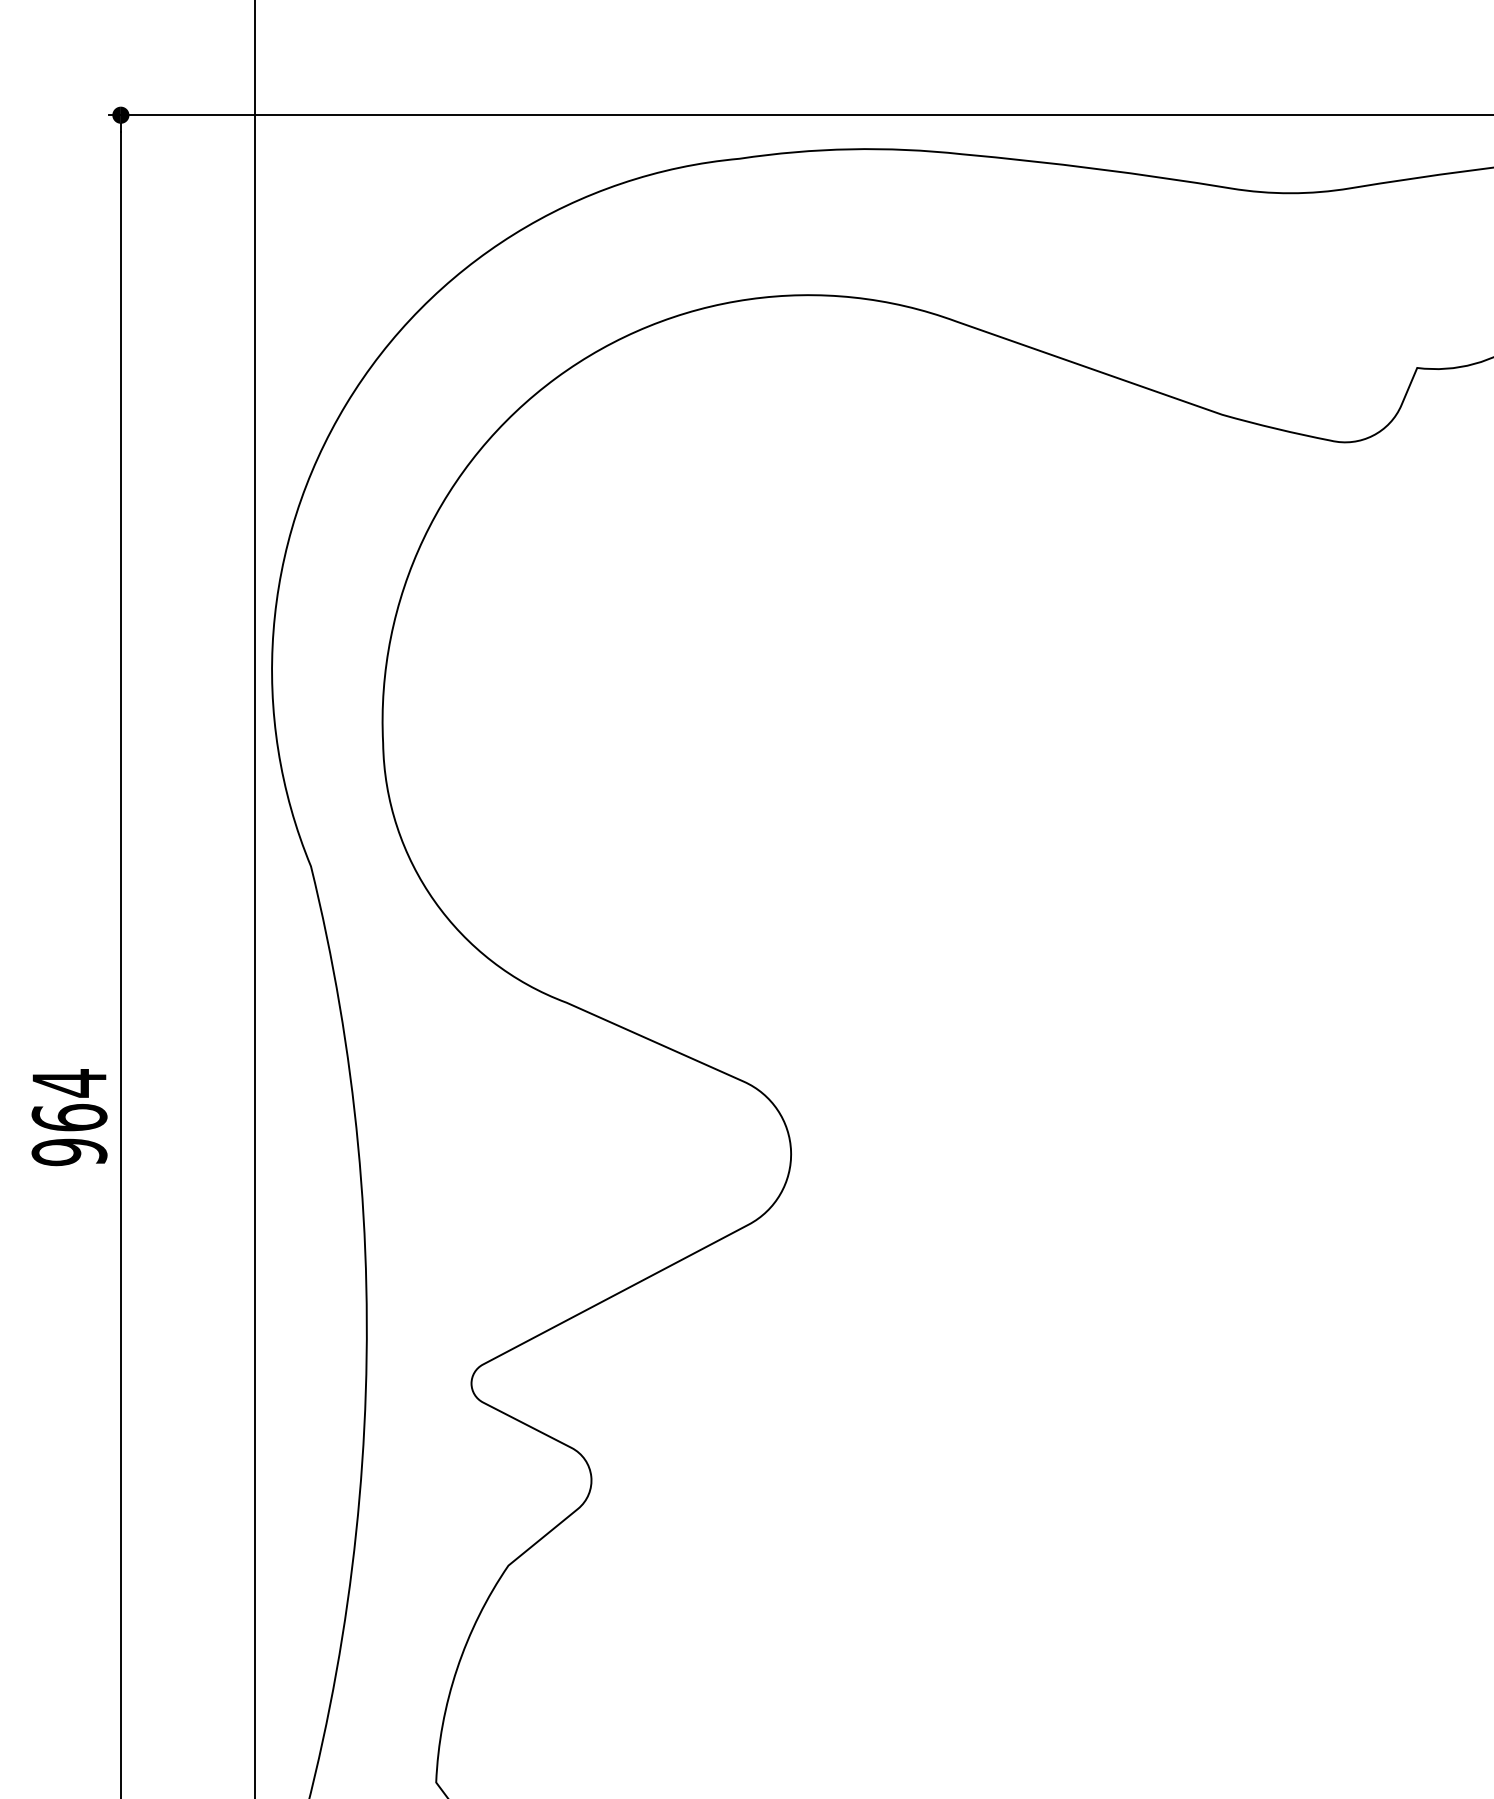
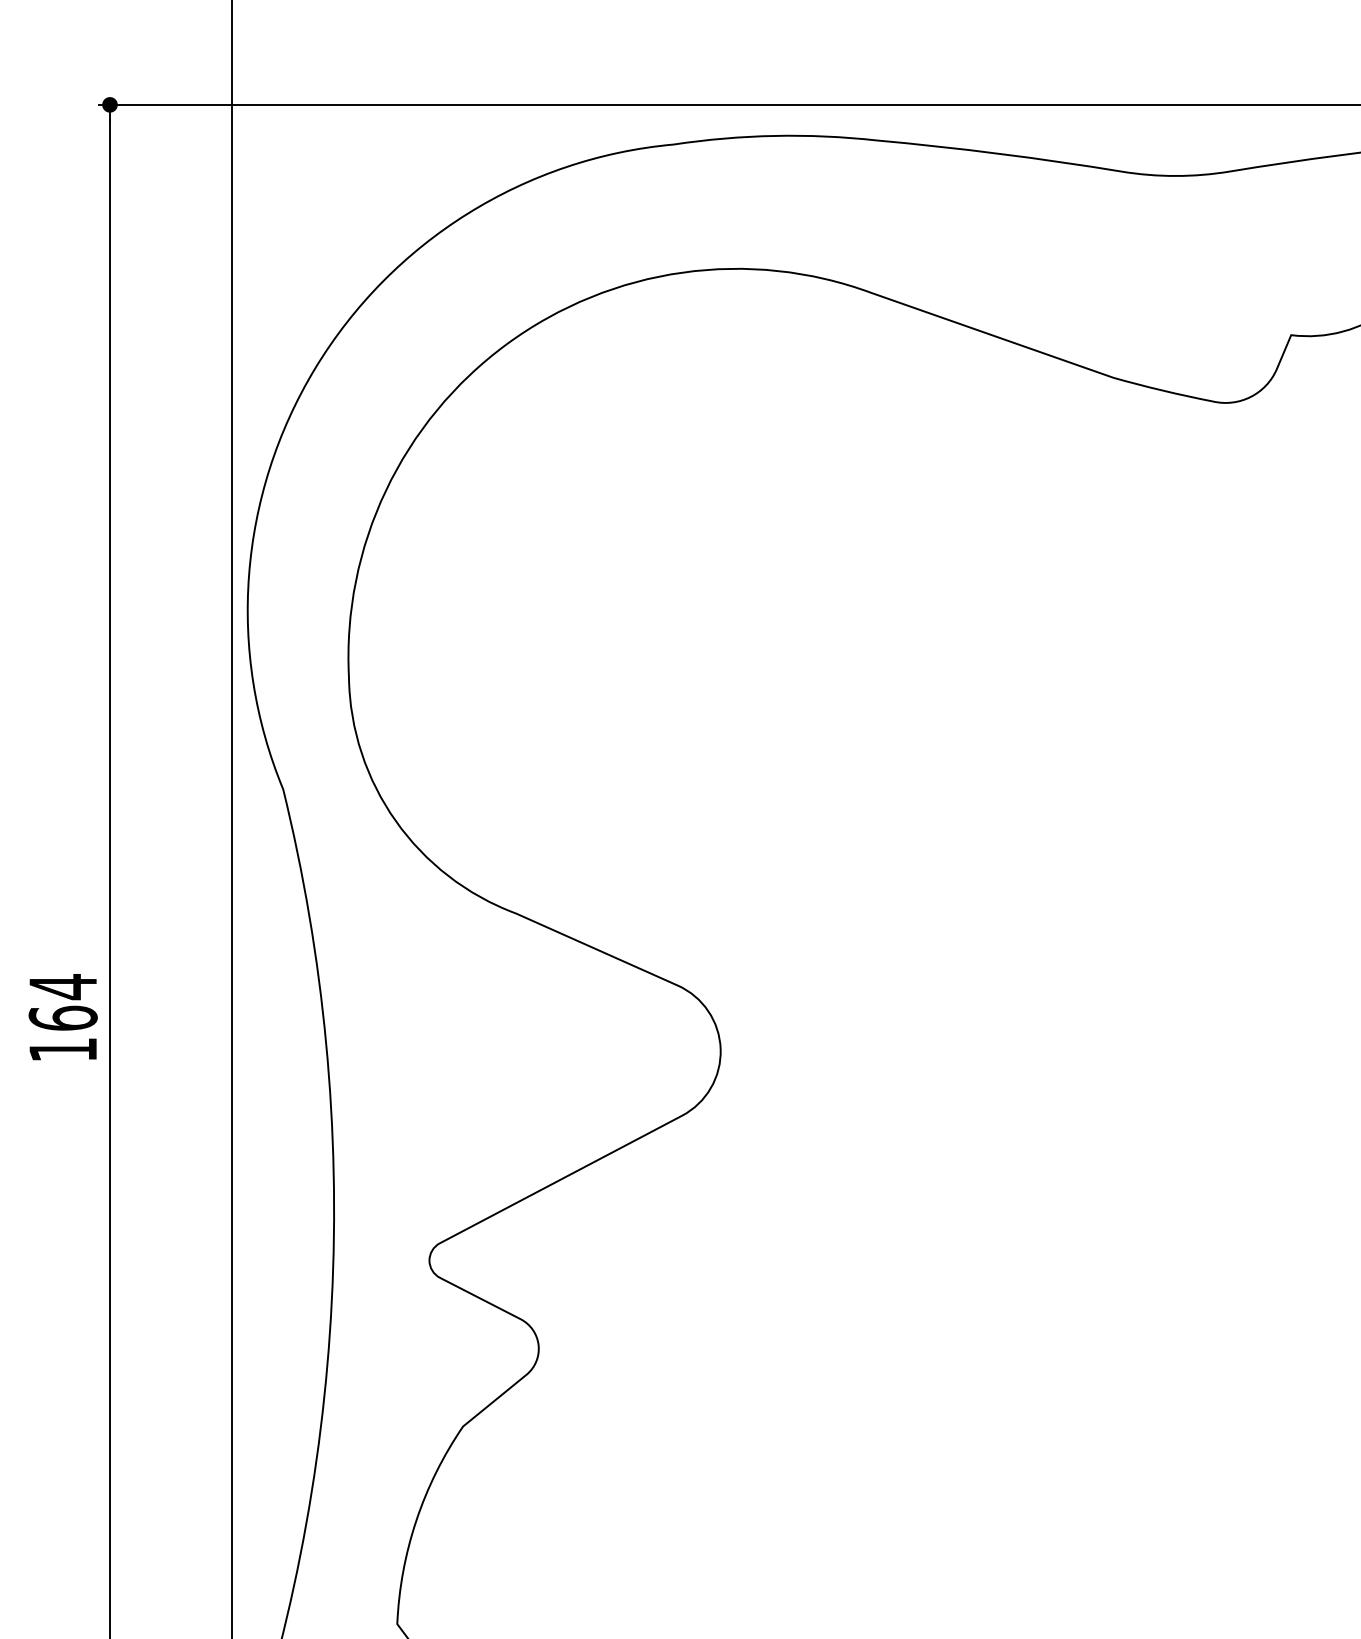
text: (69, 1152) -> (63, 1050), 964 -> 164

